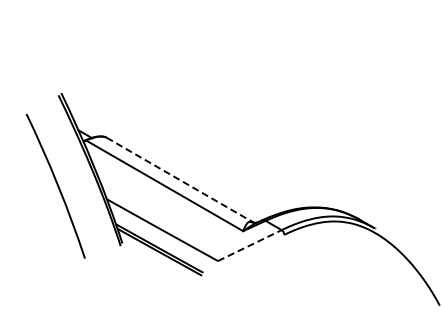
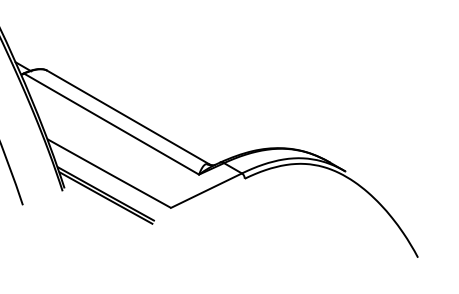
line: (180, 180) -> (129, 118), dashed -> solid
line: (250, 245) -> (207, 190), dashed -> solid

